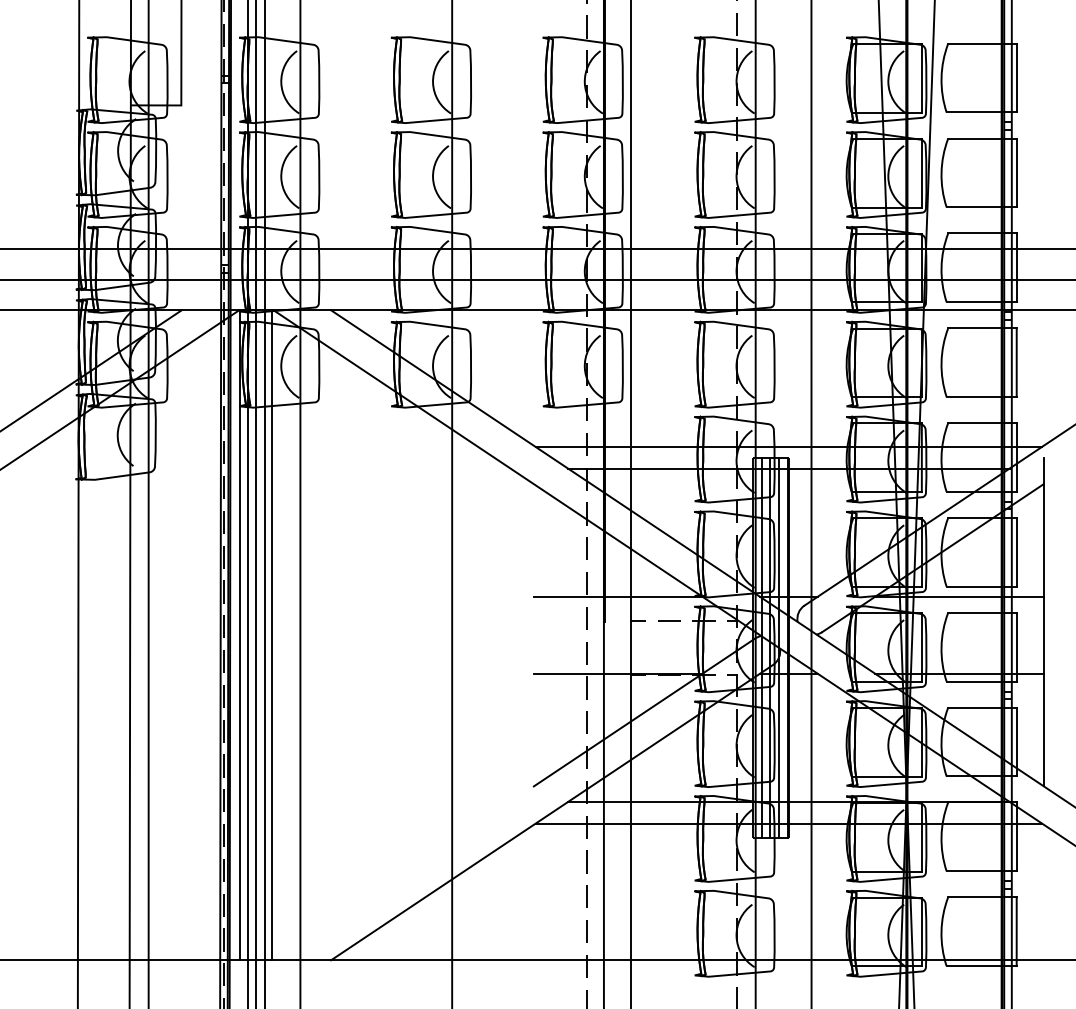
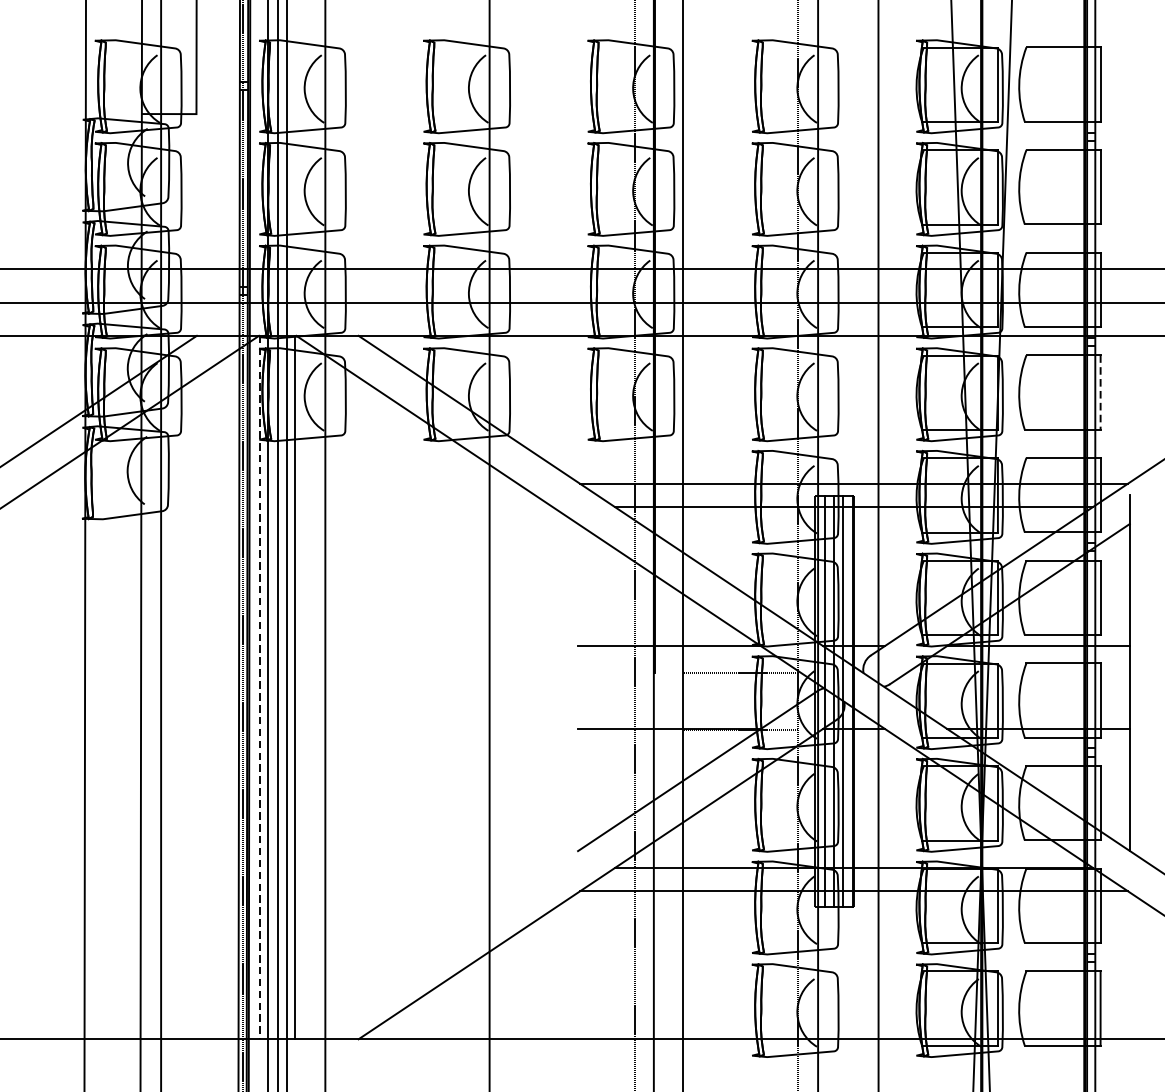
line: (1016, 363) -> (1100, 393), solid -> dashed
line: (240, 635) -> (260, 687), solid -> dashed

